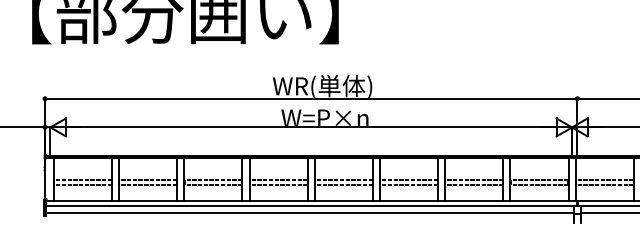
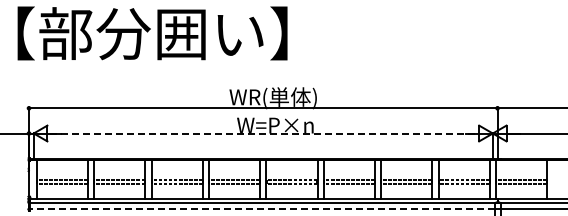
line: (311, 127) -> (263, 133), solid -> dashed
line: (310, 213) -> (262, 209), solid -> dashed

